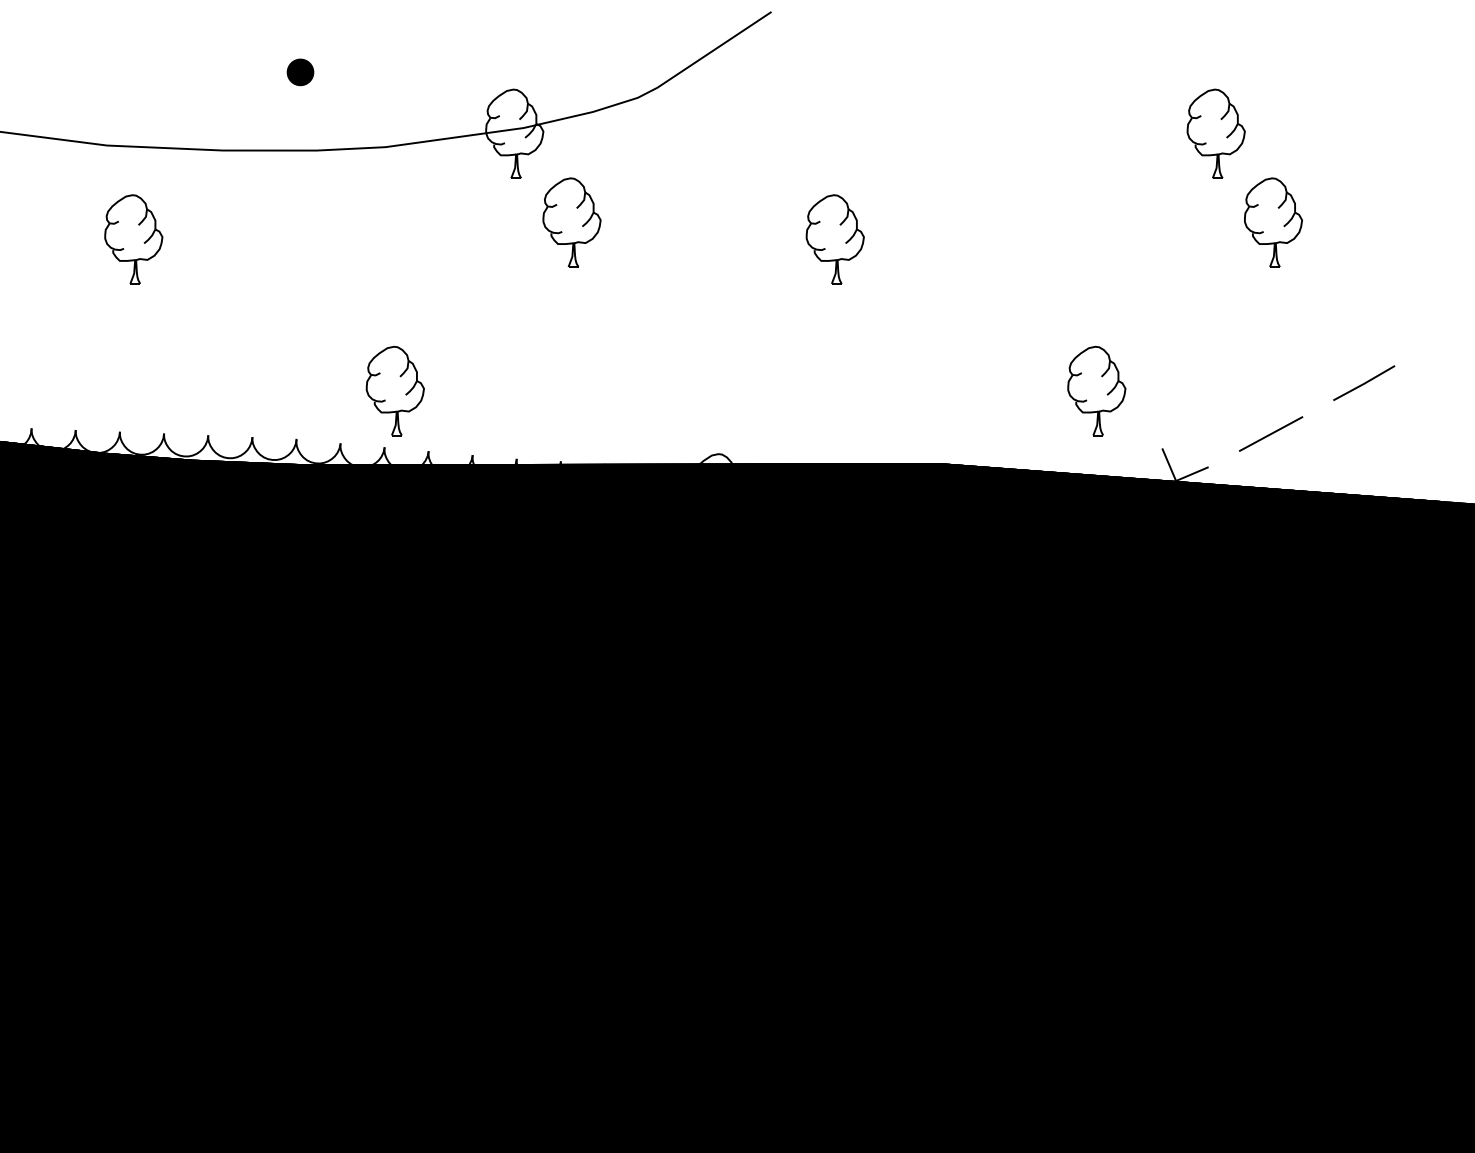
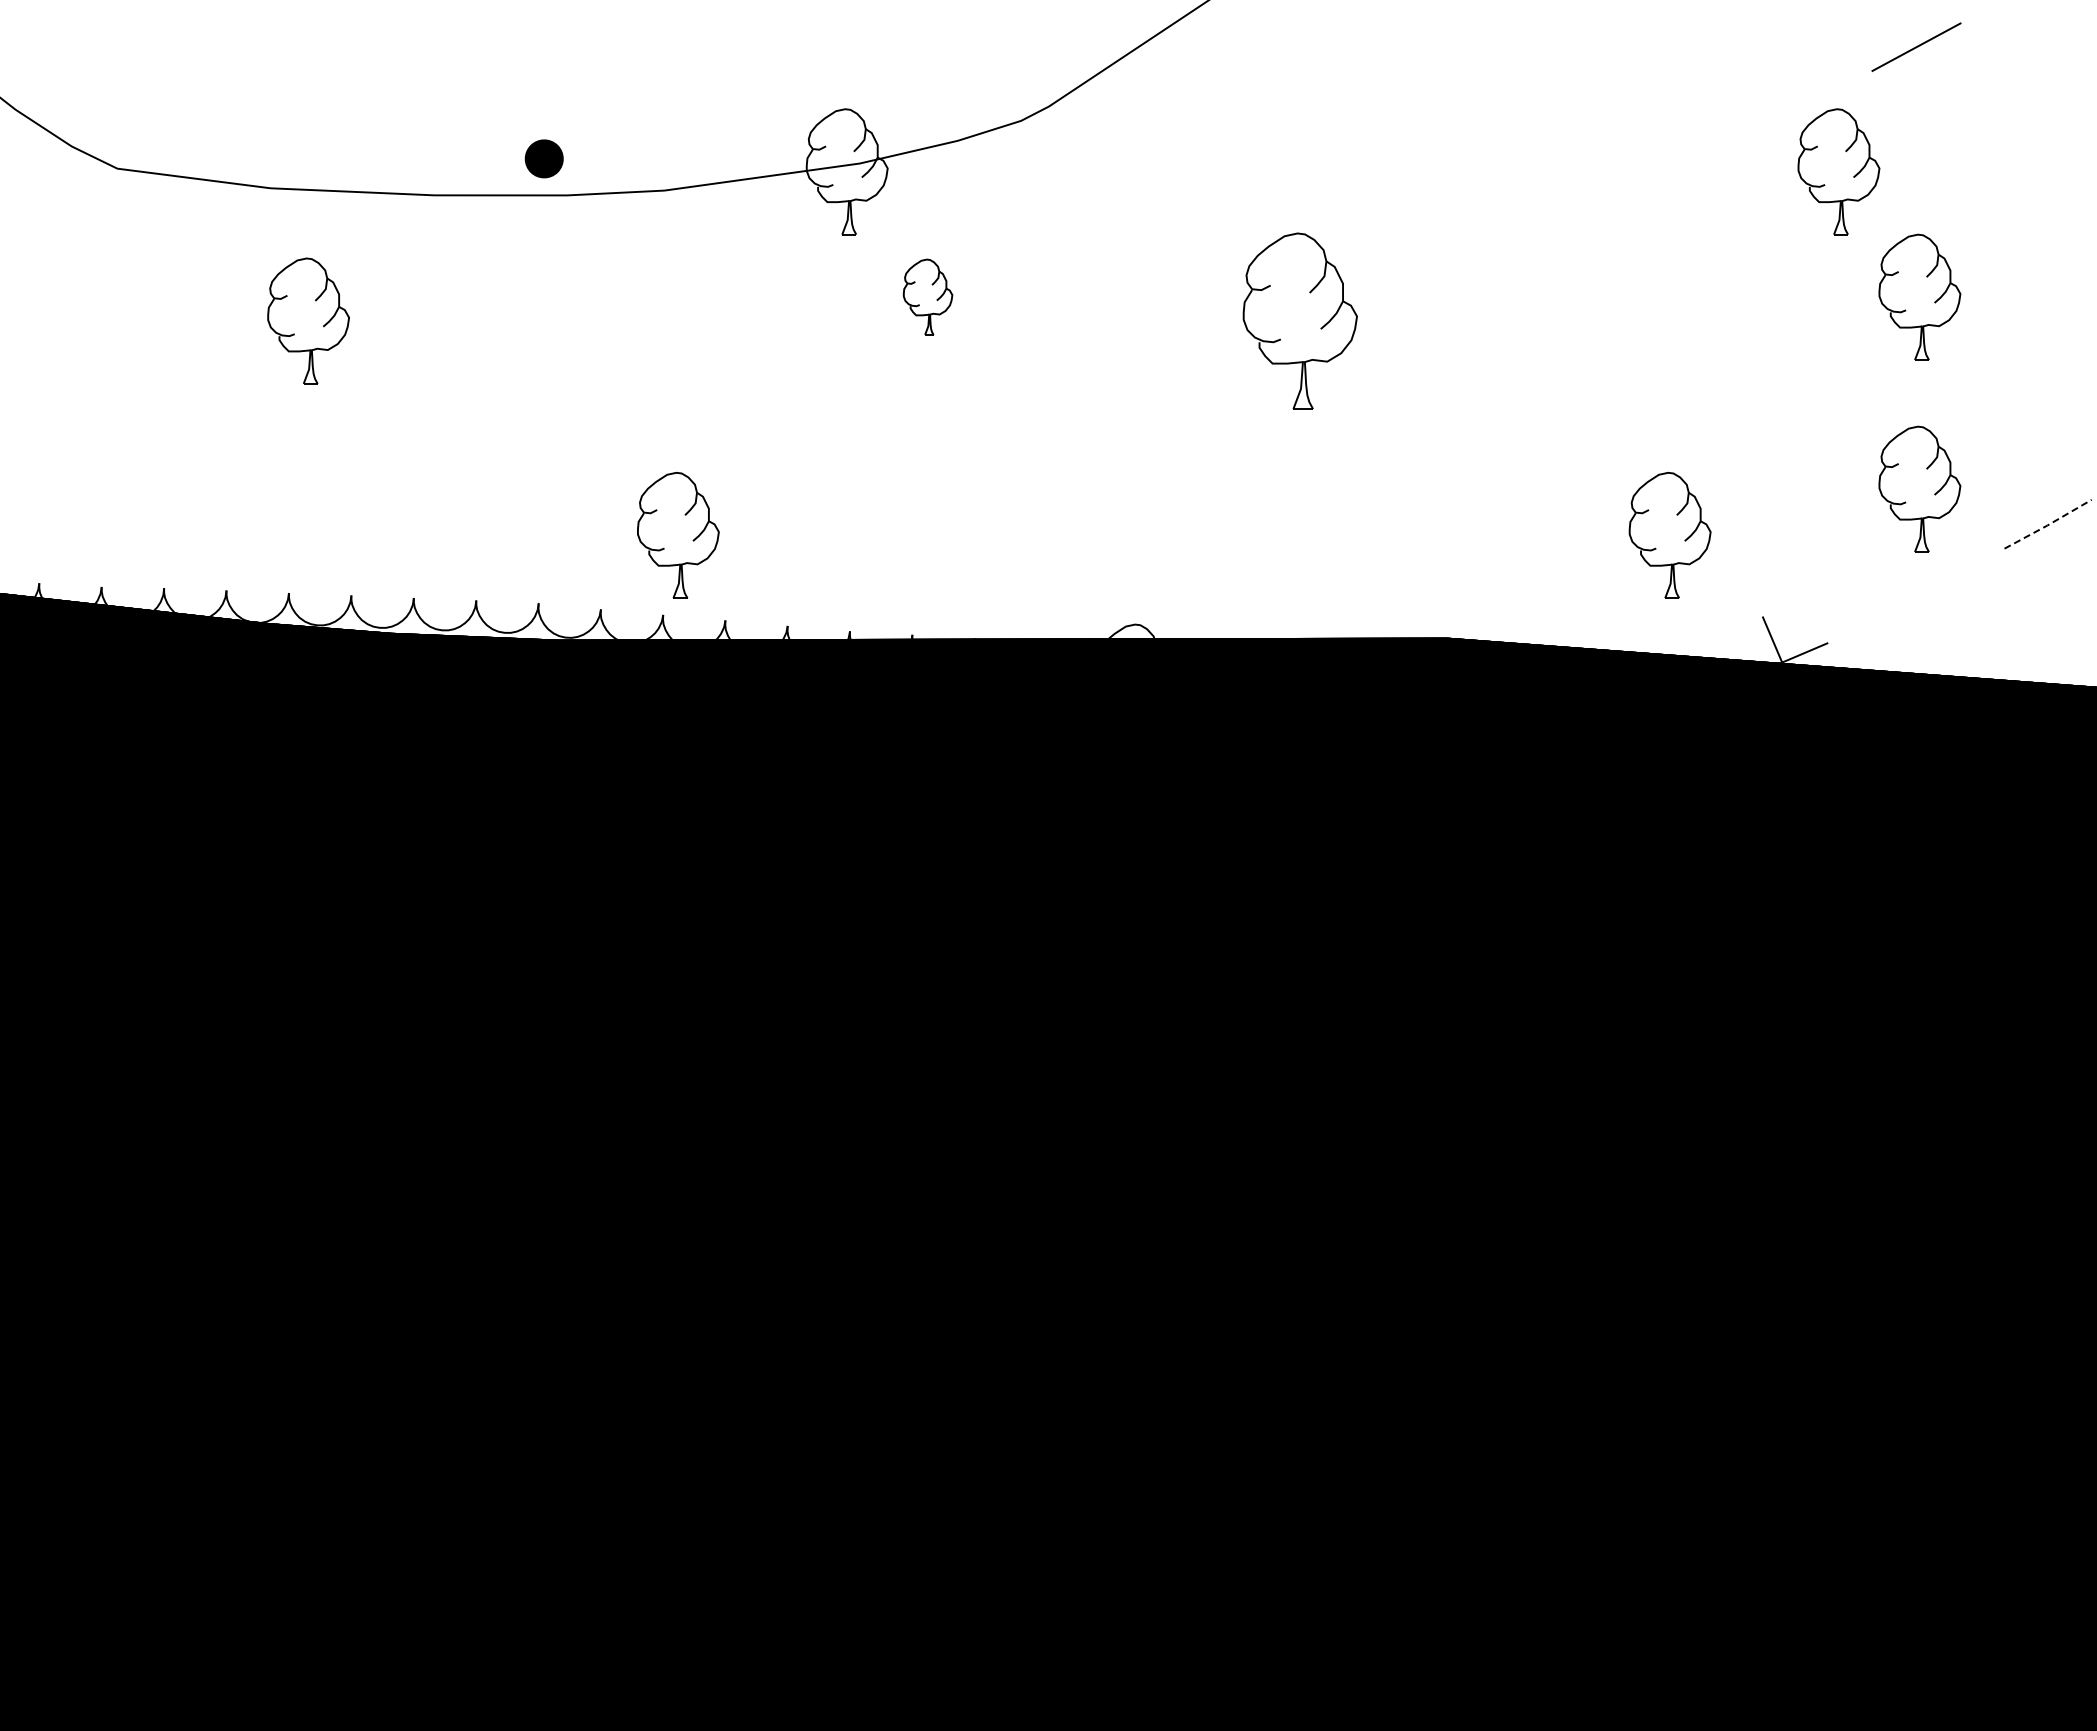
part: (299, 72) -> (543, 158), moved
part: (571, 222) -> (927, 296), size x0.6
part: (835, 239) -> (1300, 320), size x1.4
part: (1273, 357) -> (1919, 488), added
line: (1364, 384) -> (2048, 525), solid -> dashed
line: (1271, 433) -> (1916, 46), moved

